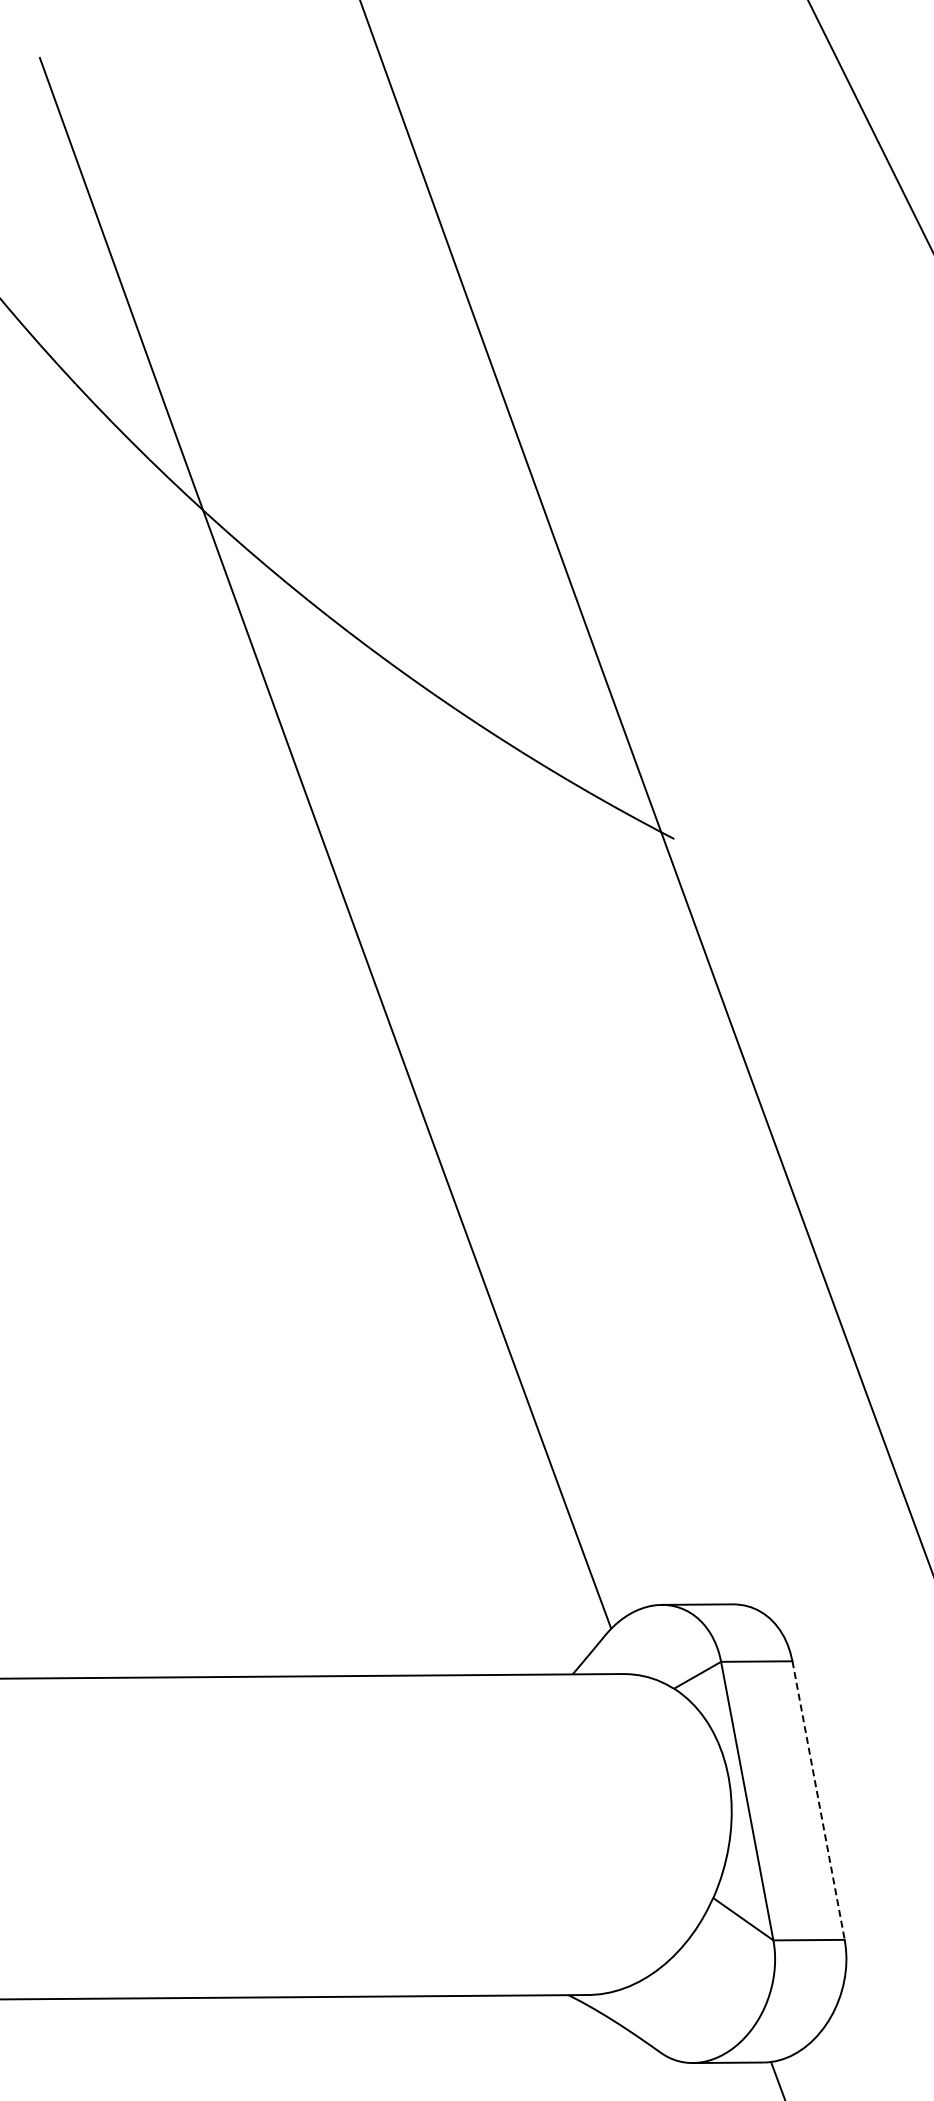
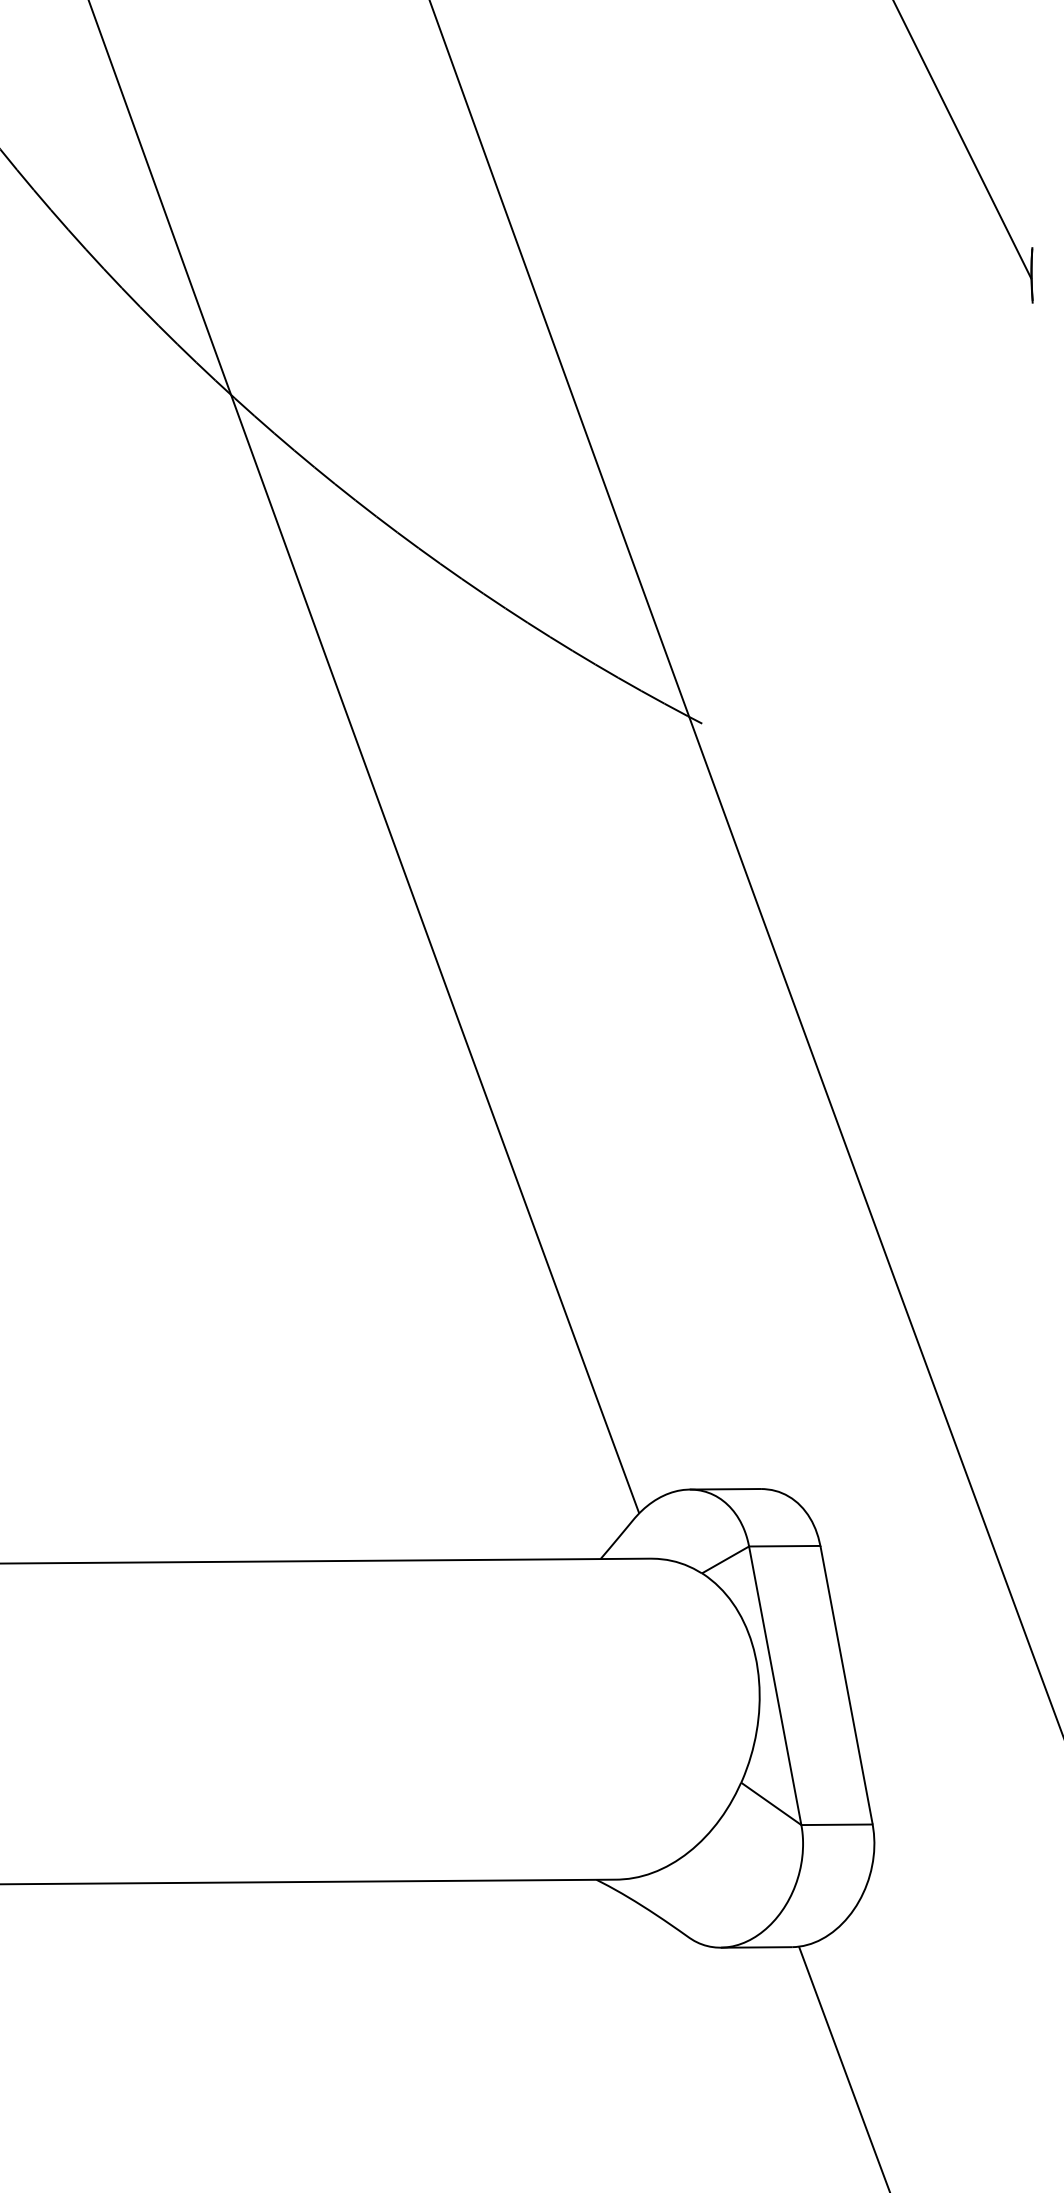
line: (818, 1800) -> (846, 1685), dashed -> solid

